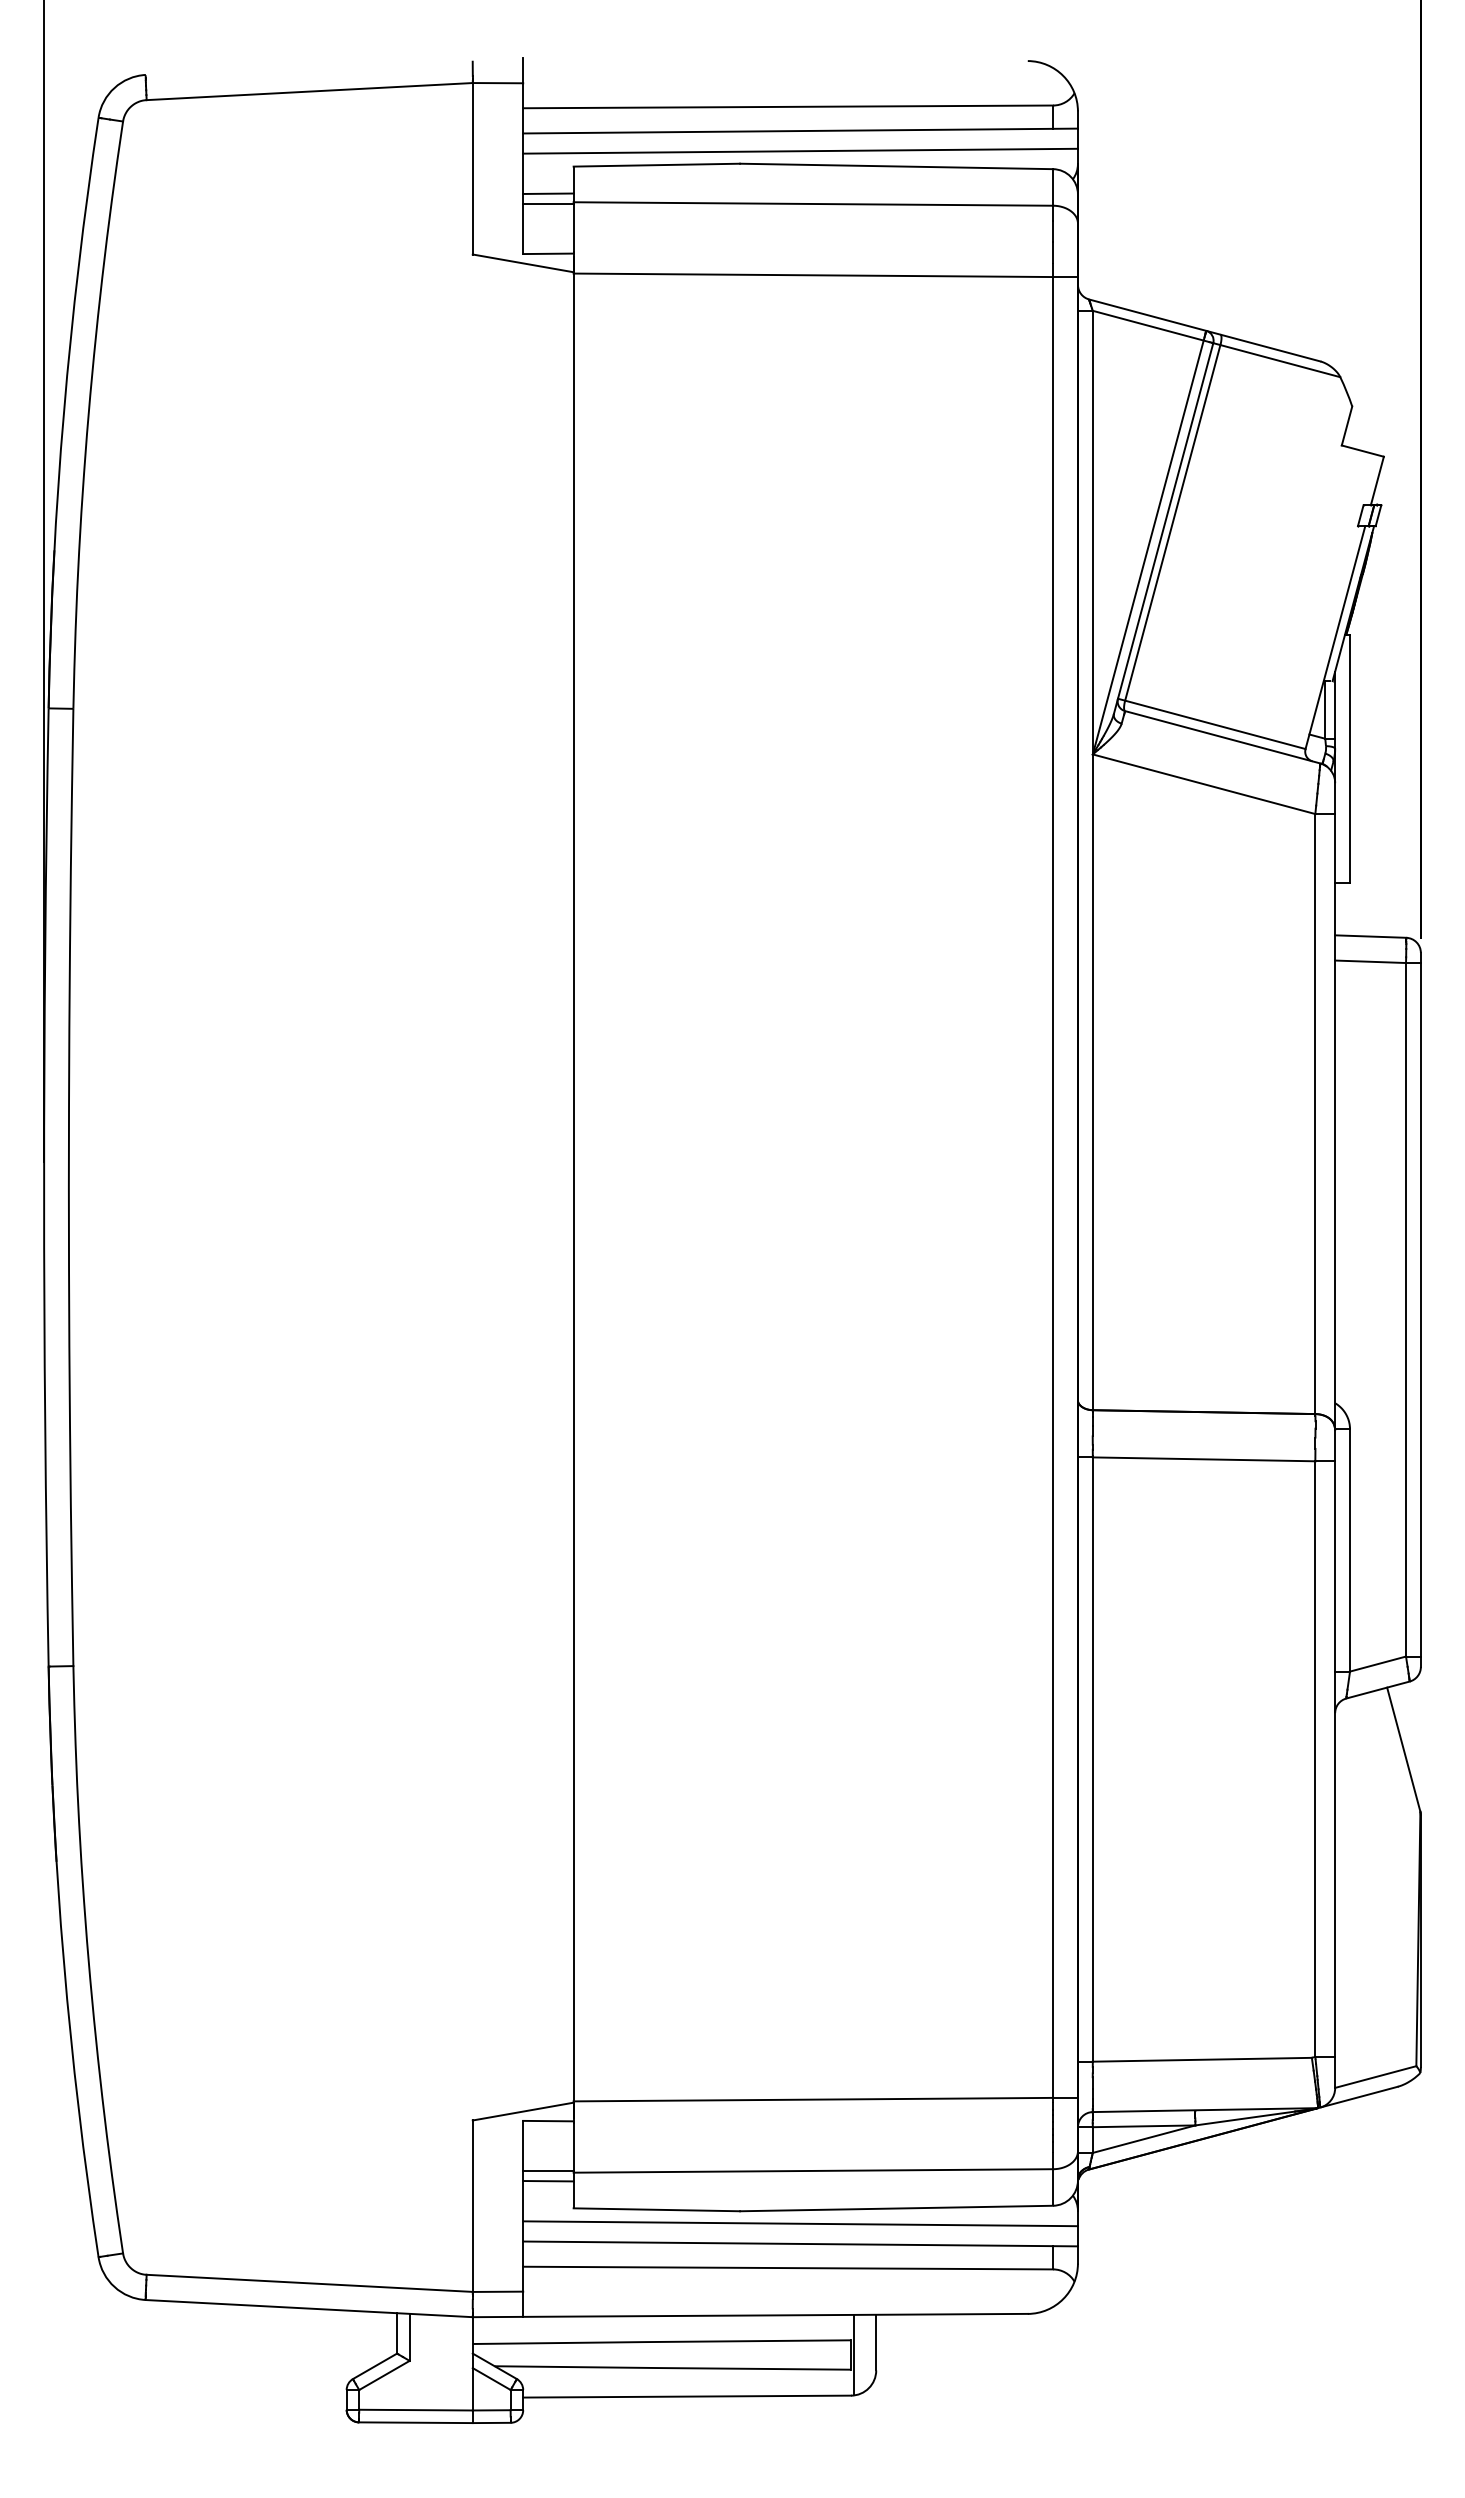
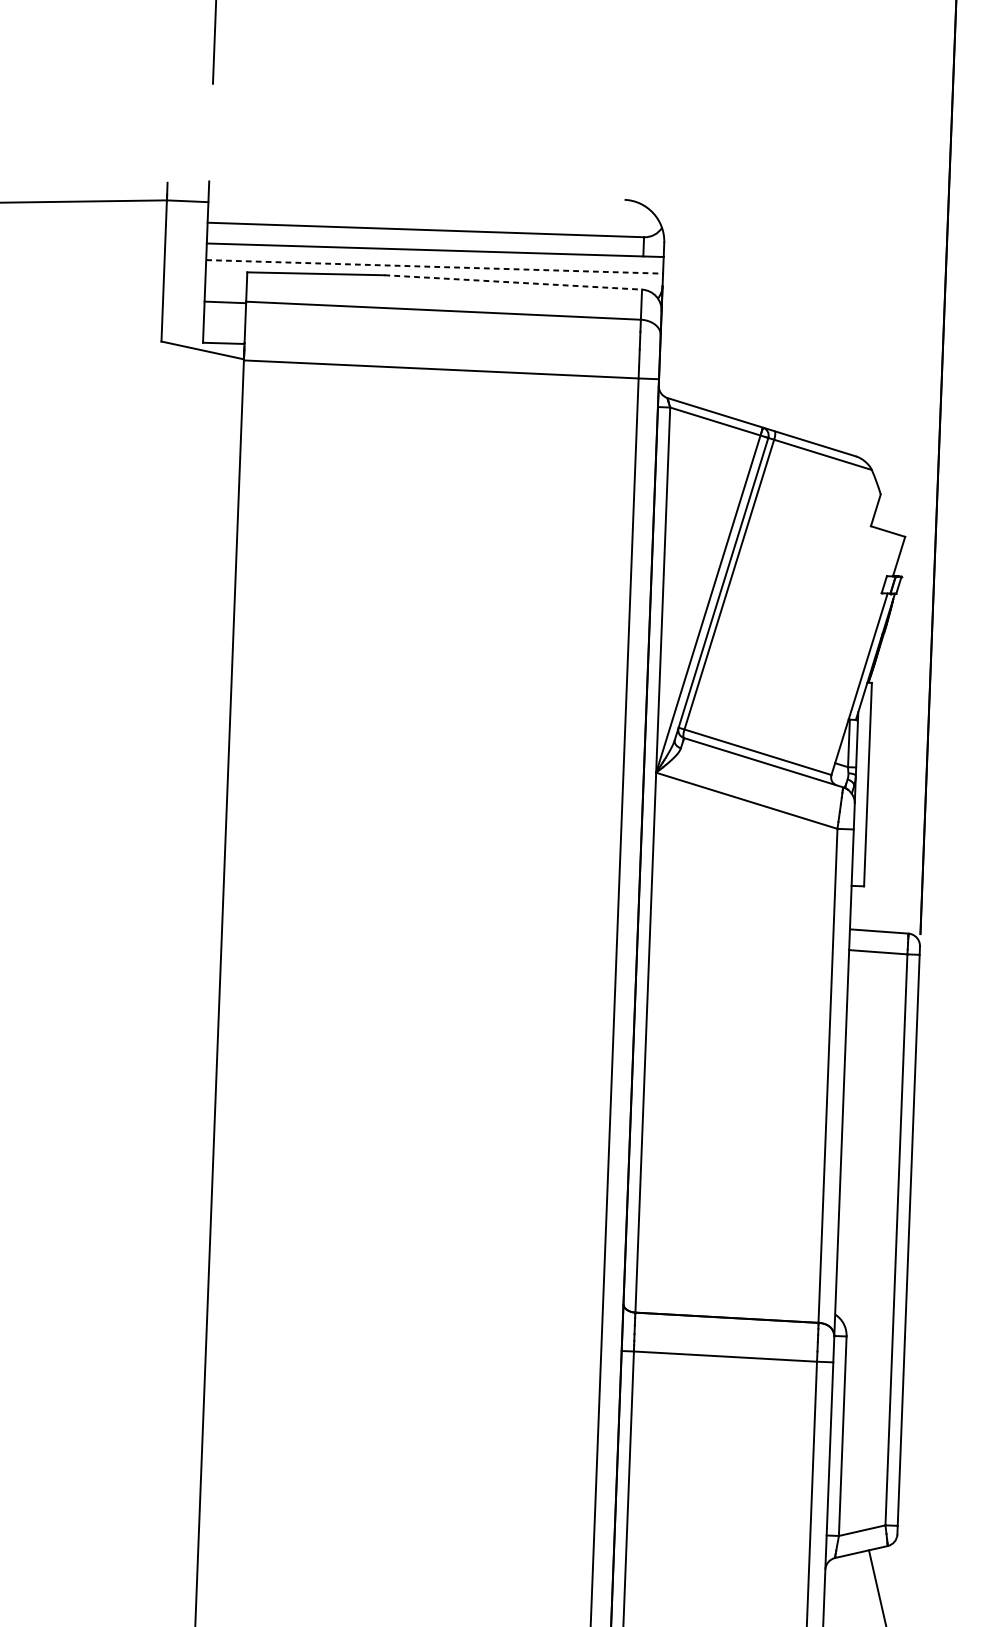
line: (801, 151) -> (435, 267), solid -> dashed
line: (896, 166) -> (513, 282), solid -> dashed
line: (548, 193) -> (225, 293), removed

